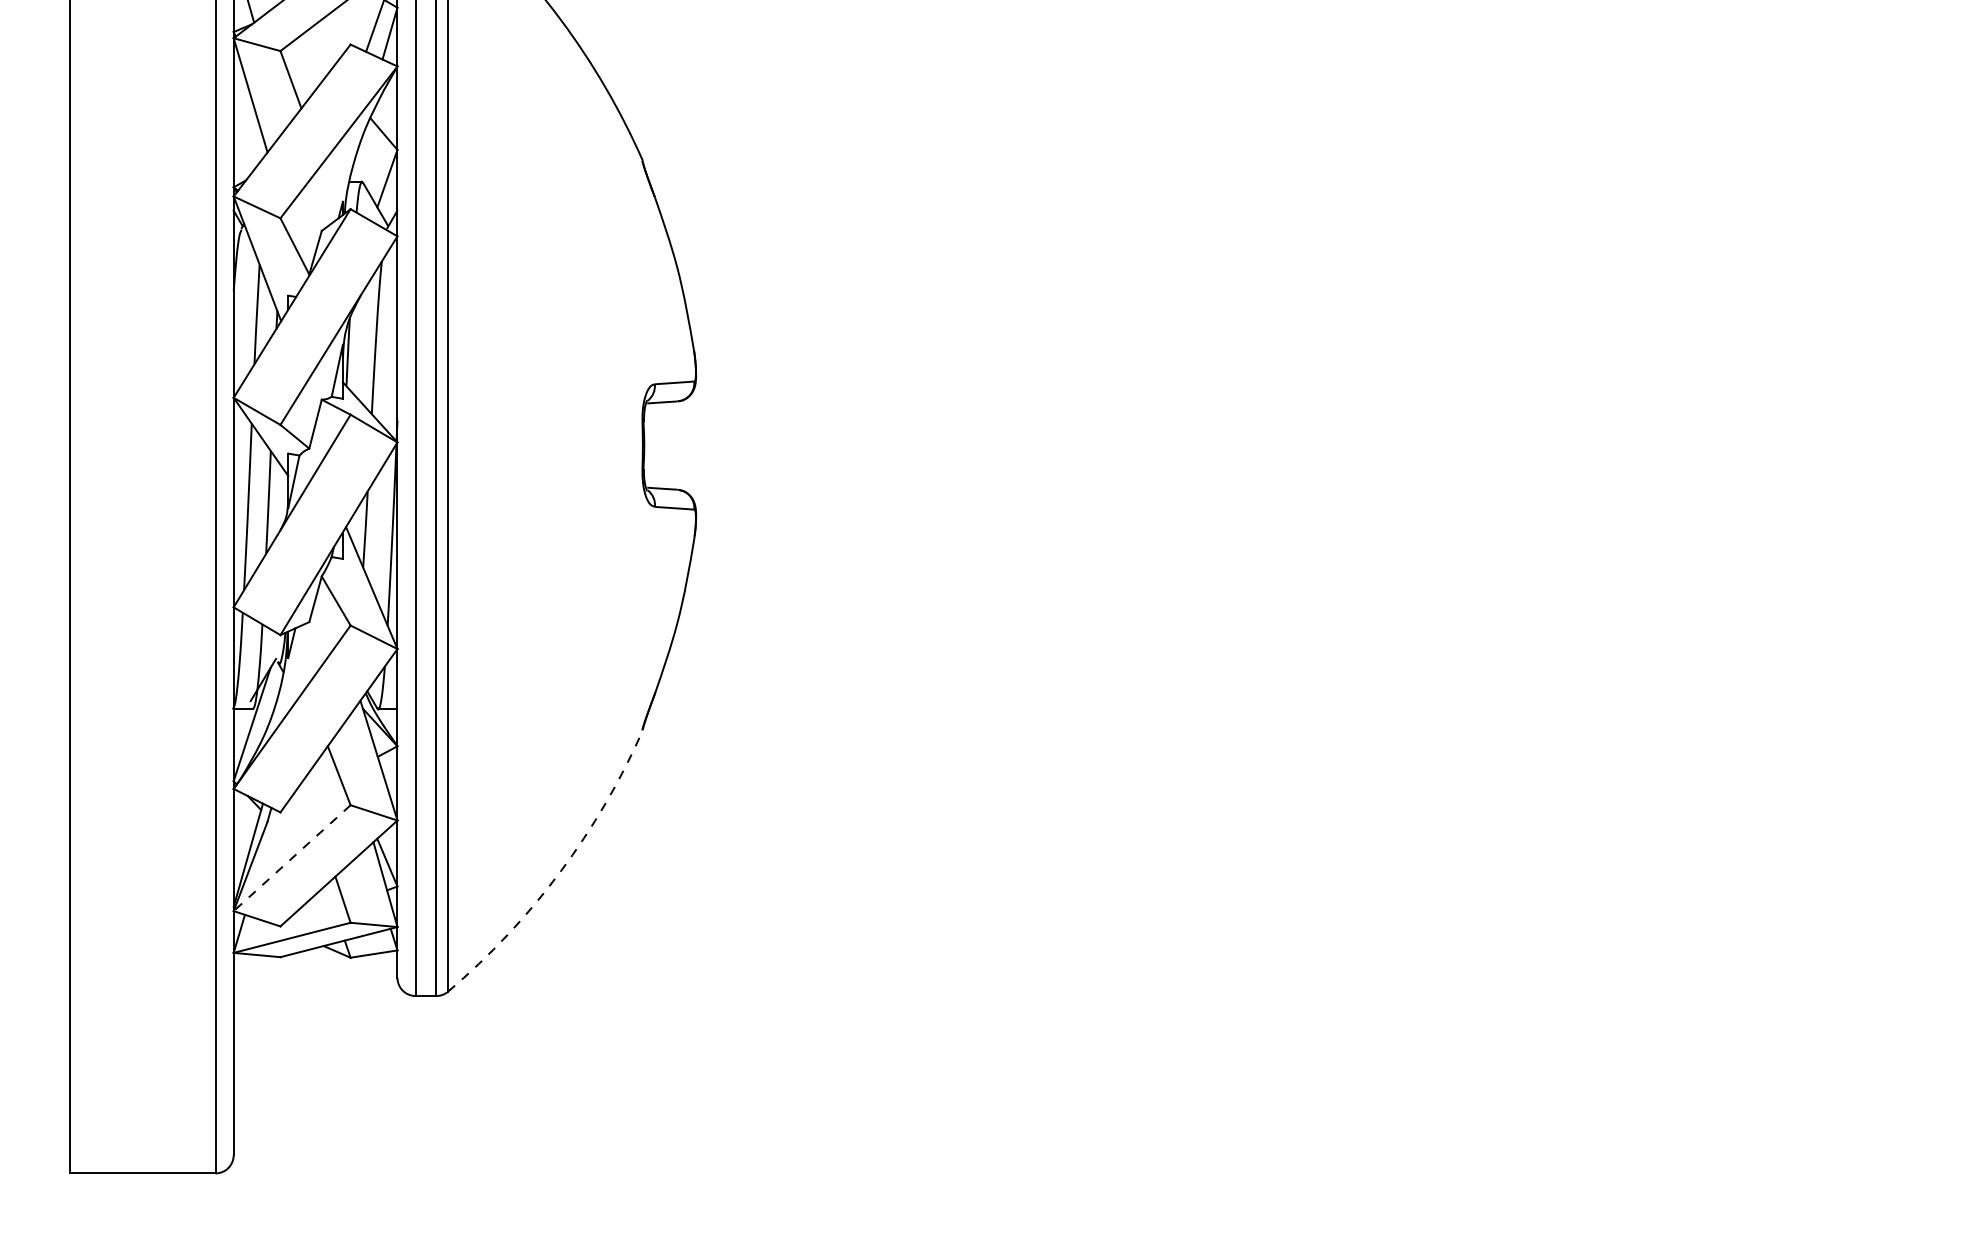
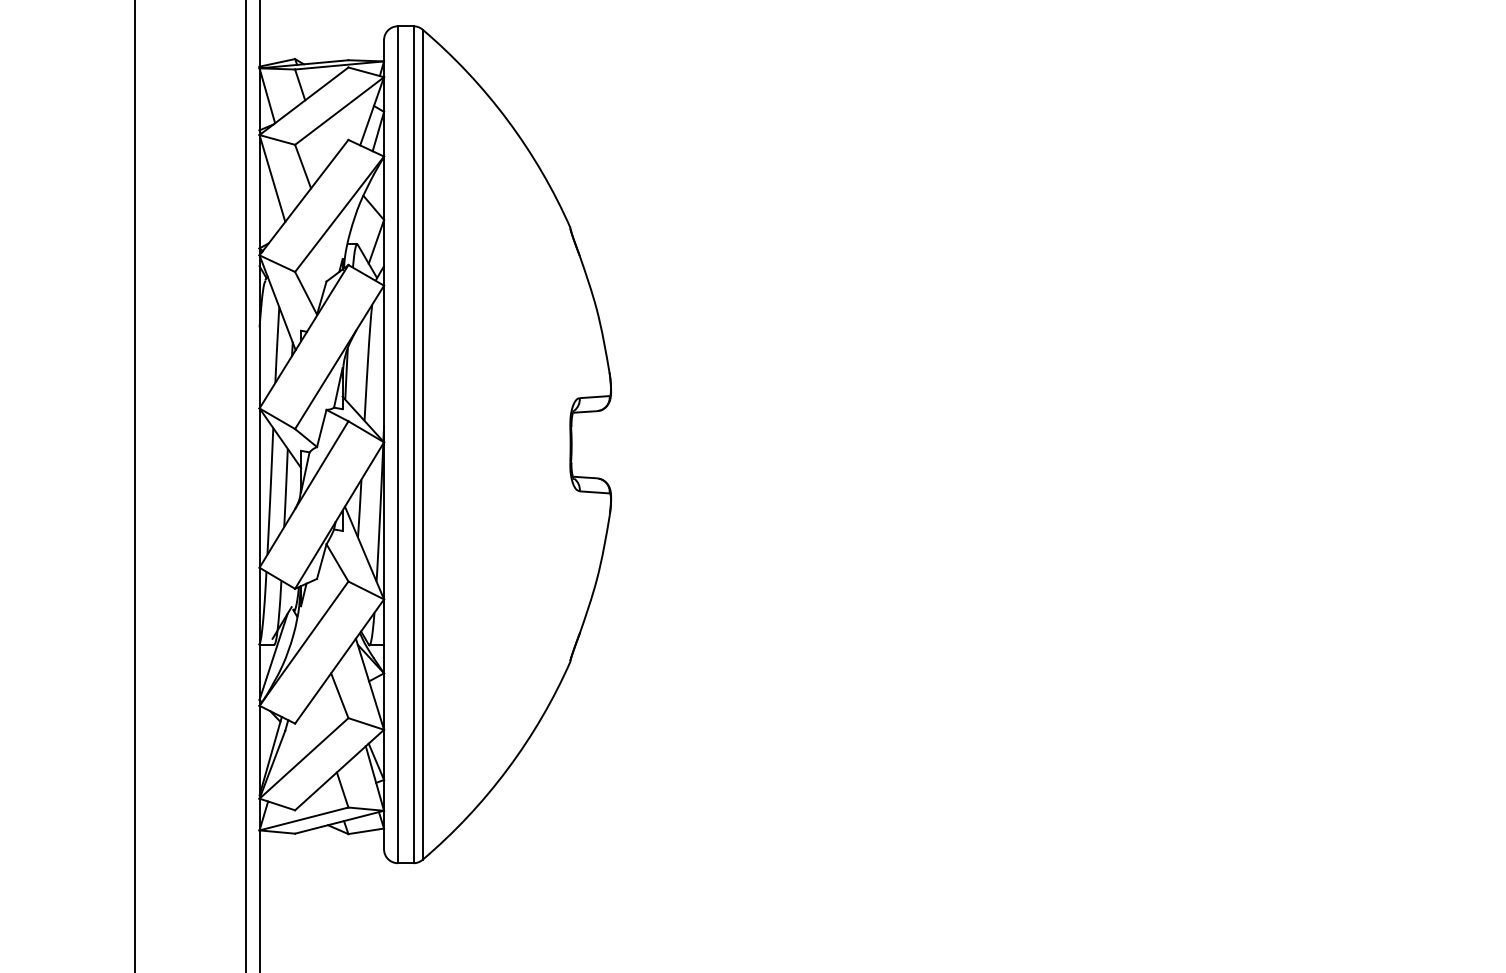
line: (292, 858) -> (304, 758), dashed -> solid
arc: (559, 871) -> (507, 768), dashed -> solid

